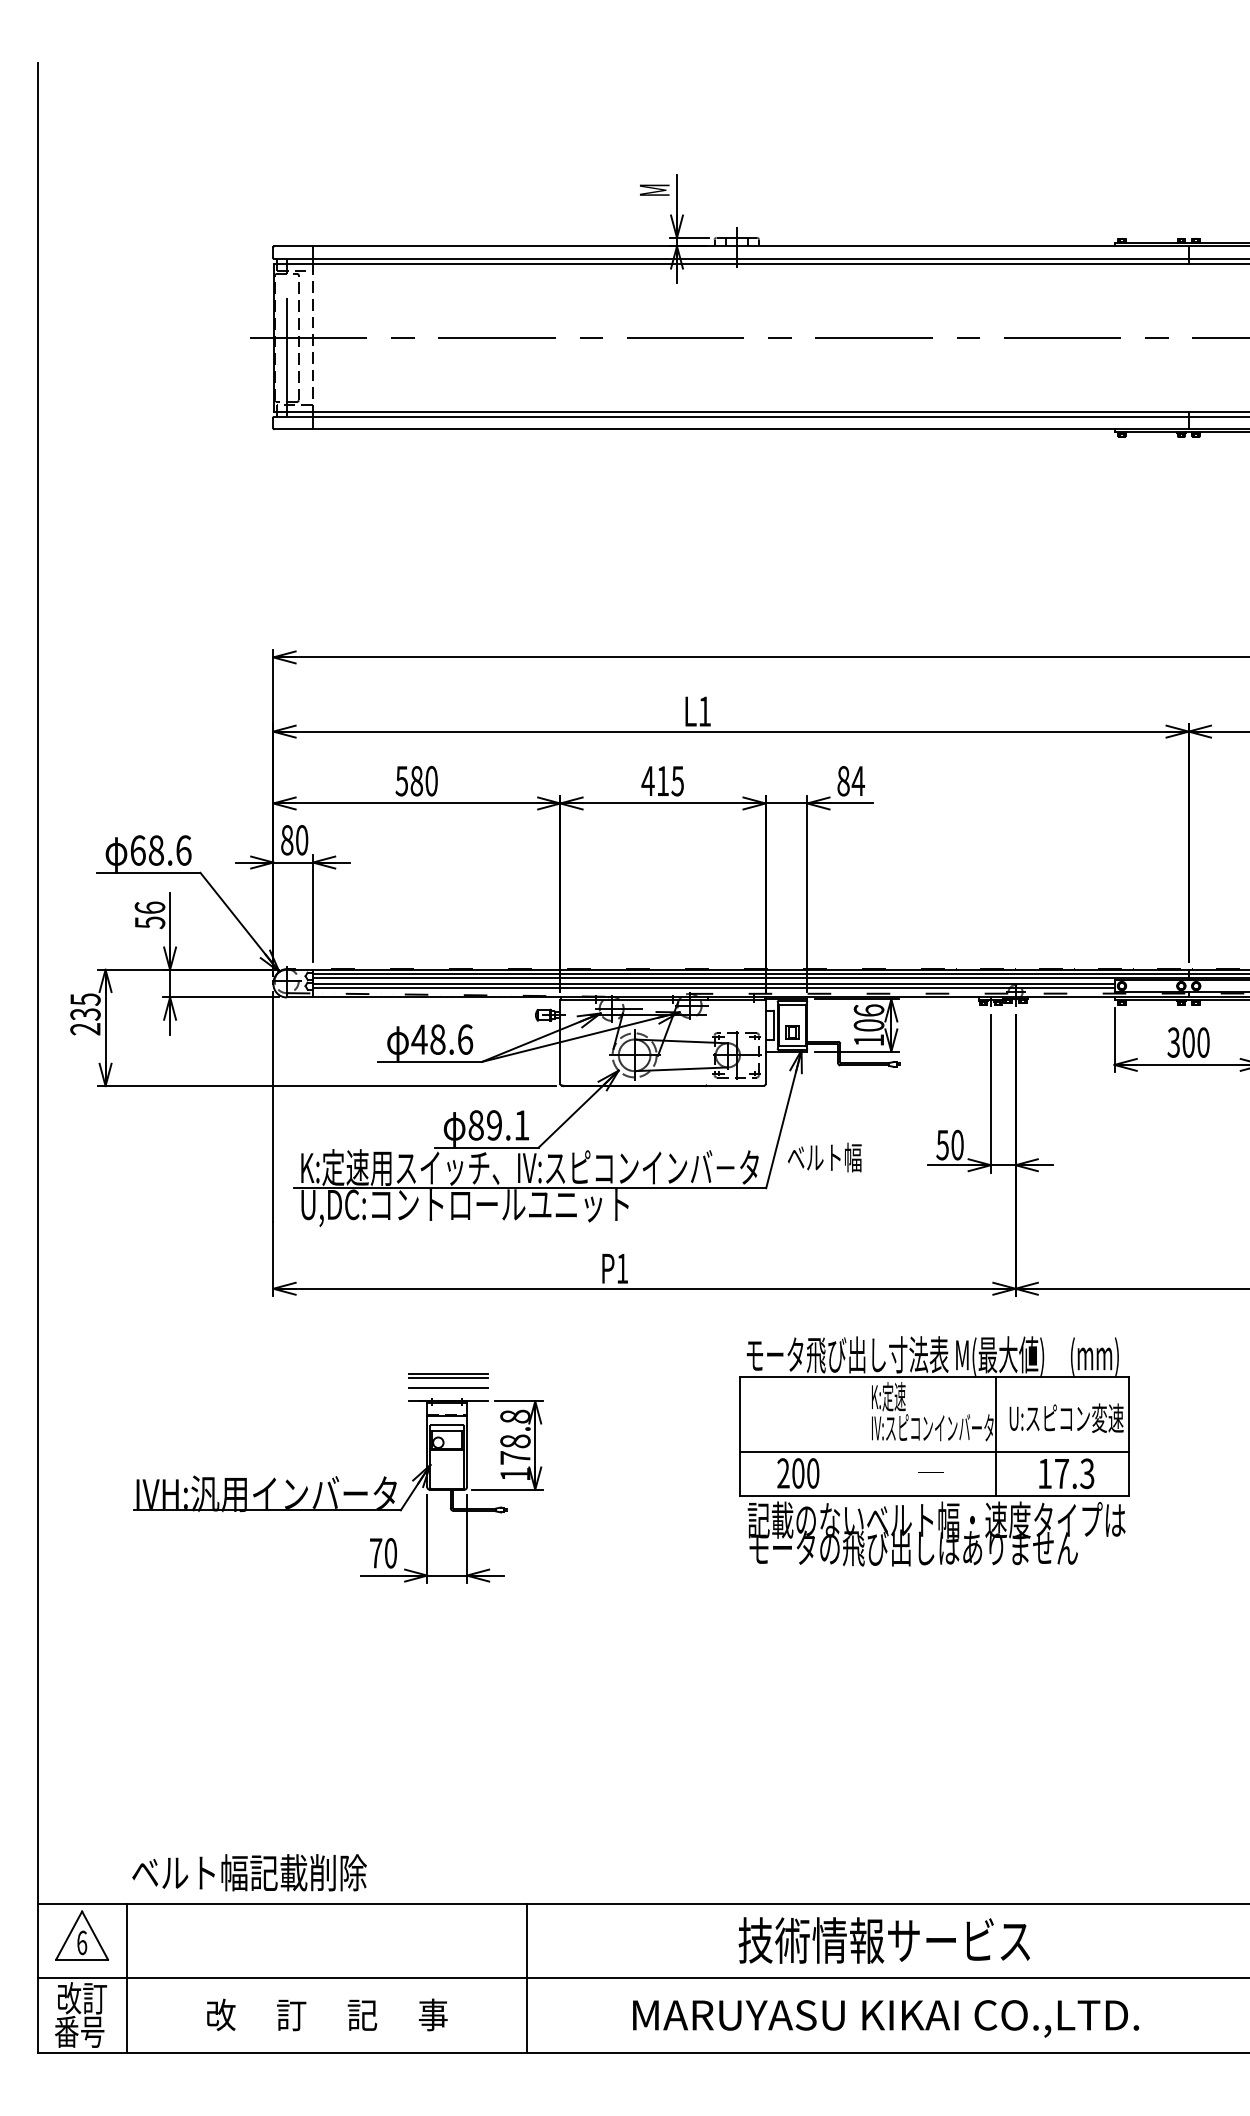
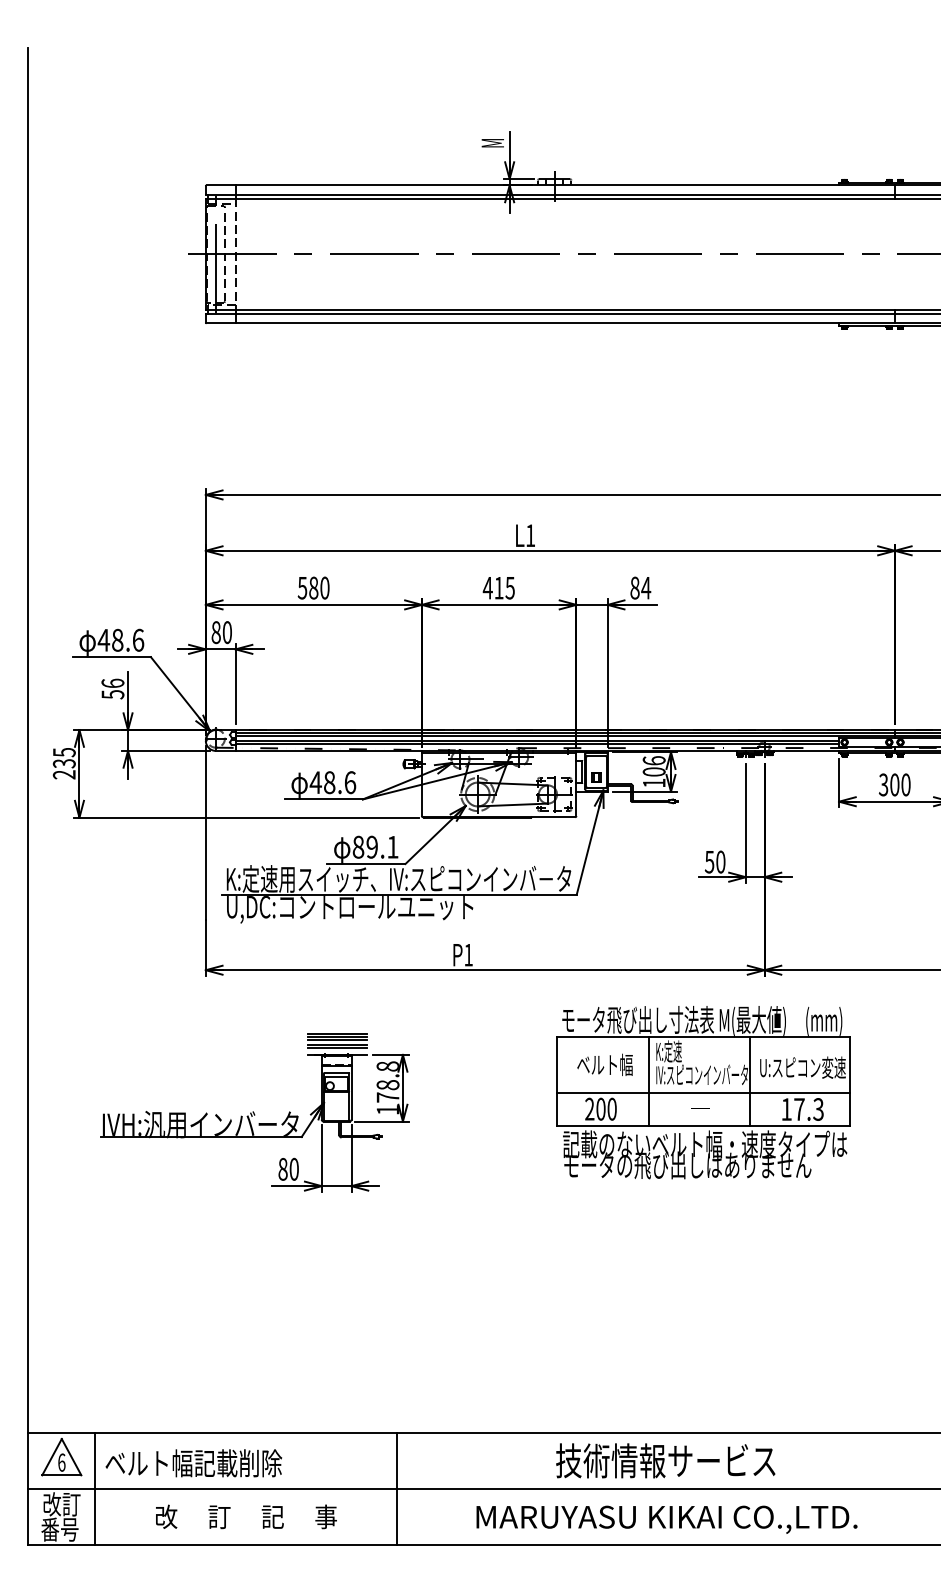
text: (137, 850) -> (103, 640), 68.6 -> 48.6
text: (824, 1157) -> (604, 1064), moved
line: (448, 1382) -> (337, 1040), added
line: (448, 1392) -> (337, 1048), added
line: (862, 1436) -> (649, 1081), added
text: (376, 1553) -> (283, 1169), 70 -> 80
text: (249, 1872) -> (193, 1463), moved

